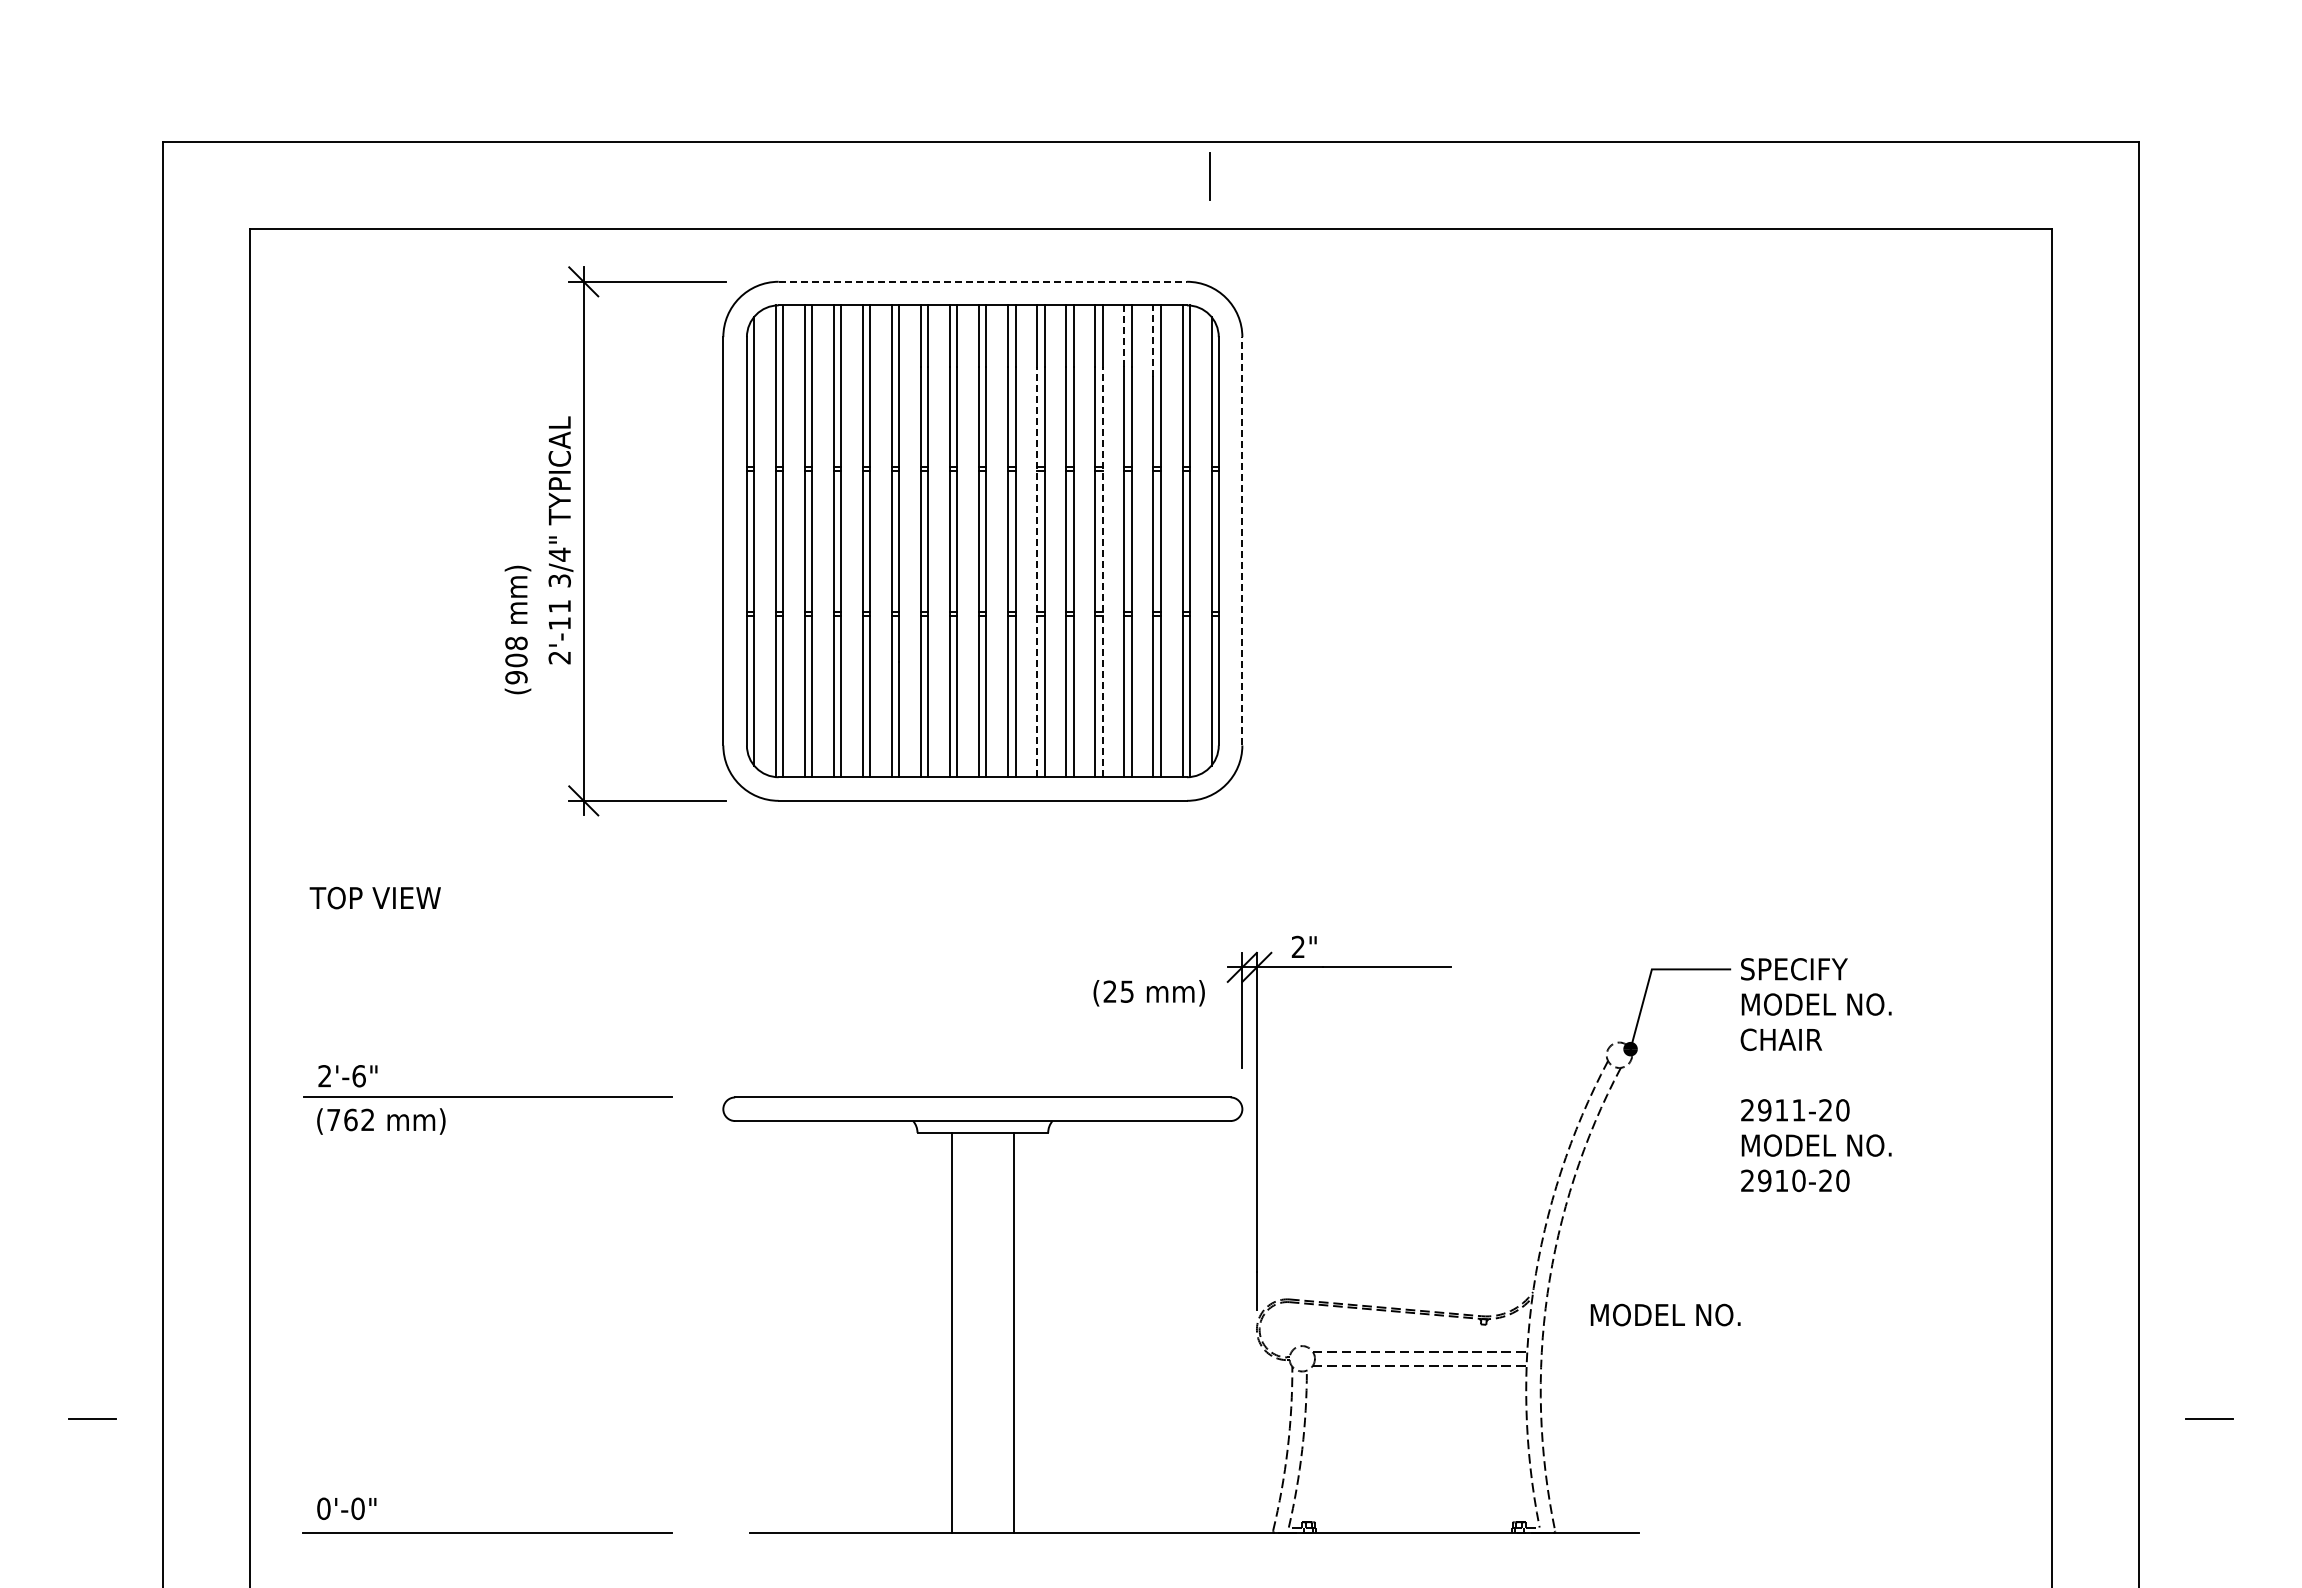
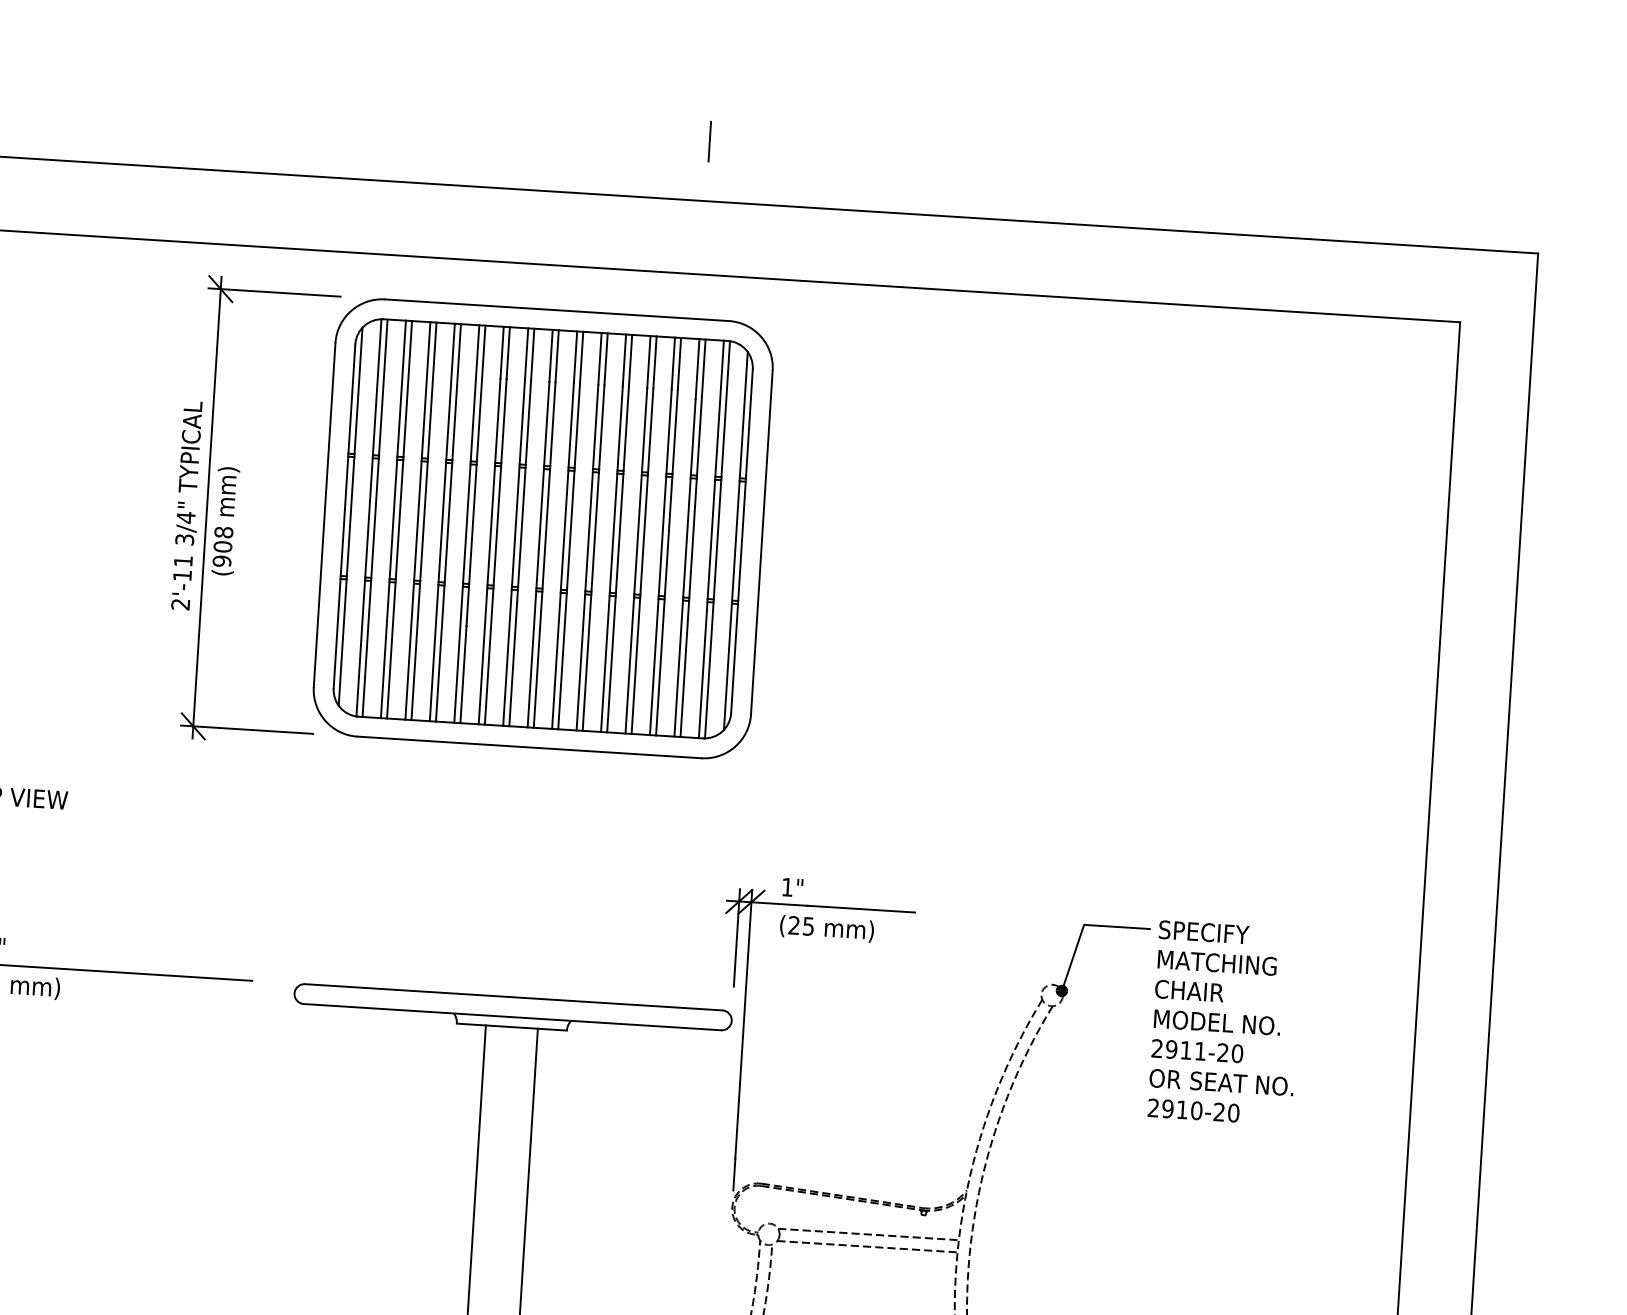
line: (1209, 176) -> (709, 141), moved
line: (983, 281) -> (557, 310), dashed -> solid
line: (1124, 336) -> (673, 363), dashed -> solid
line: (1153, 341) -> (697, 369), dashed -> solid
line: (1242, 540) -> (761, 541), dashed -> solid
line: (1037, 571) -> (587, 557), dashed -> solid
line: (1102, 571) -> (642, 560), dashed -> solid
text: (517, 629) -> (225, 520), moved
text: (1297, 946) -> (786, 886), 2" -> 1"
text: (1148, 993) -> (826, 929), moved
text: (1826, 1004) -> (1229, 963), MODEL NO. -> MATCHING
text: (1825, 1145) -> (1221, 1082), MODEL NO. -> OR SEAT NO.
text: (1665, 1314) -> (1217, 1022), moved

